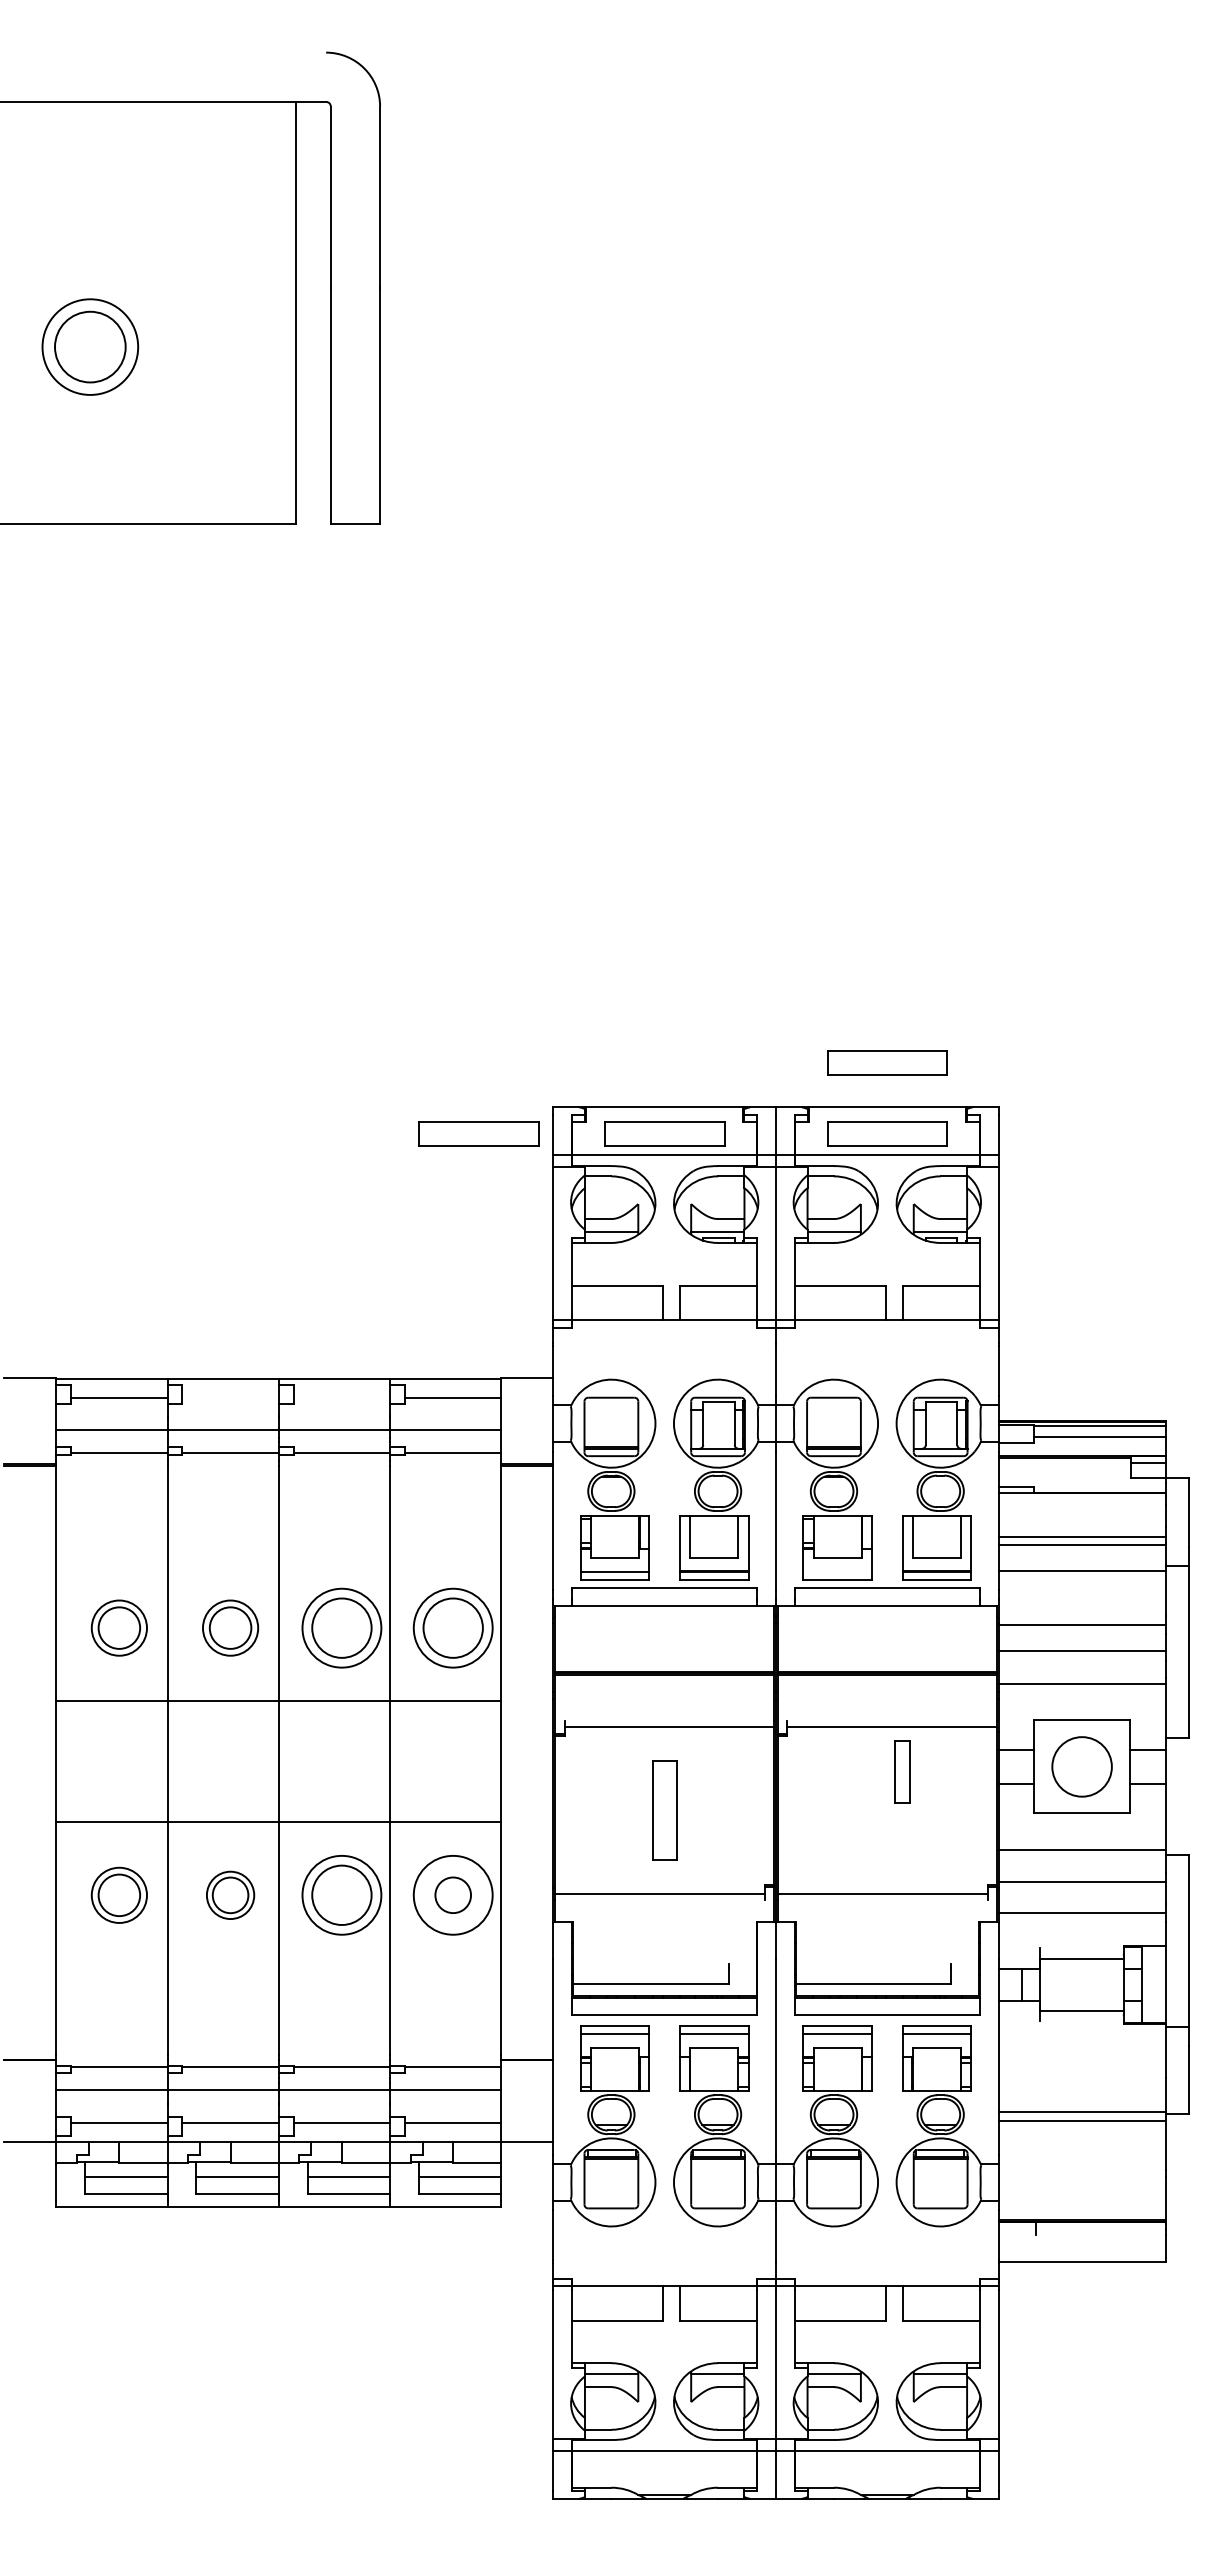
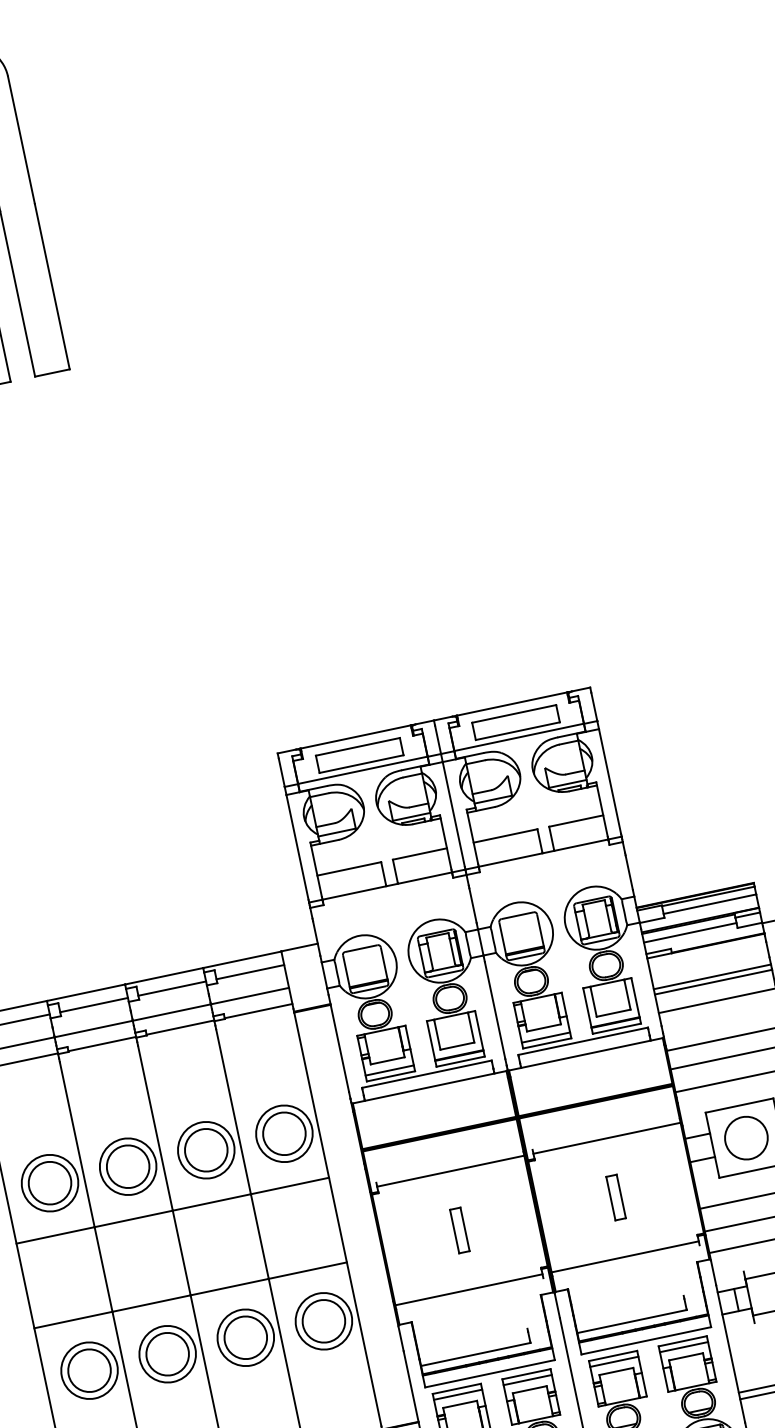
part: (887, 1062) -> (505, 672), removed
part: (478, 1133) -> (228, 782), removed
line: (230, 1397) -> (93, 1004), added
line: (341, 1397) -> (171, 988), added
line: (1064, 1470) -> (690, 932), added
line: (837, 1572) -> (545, 1037), added
part: (119, 1627) -> (50, 1182), size x1.43
part: (230, 1627) -> (127, 1166), size x1.43
part: (902, 1771) -> (616, 1196), moved
part: (664, 1809) -> (459, 1229), size x0.62
circle: (452, 1894) -> (323, 1320), size x1.67
part: (119, 1895) -> (89, 1370), size x1.43
part: (230, 1895) -> (167, 1354), size x1.67

